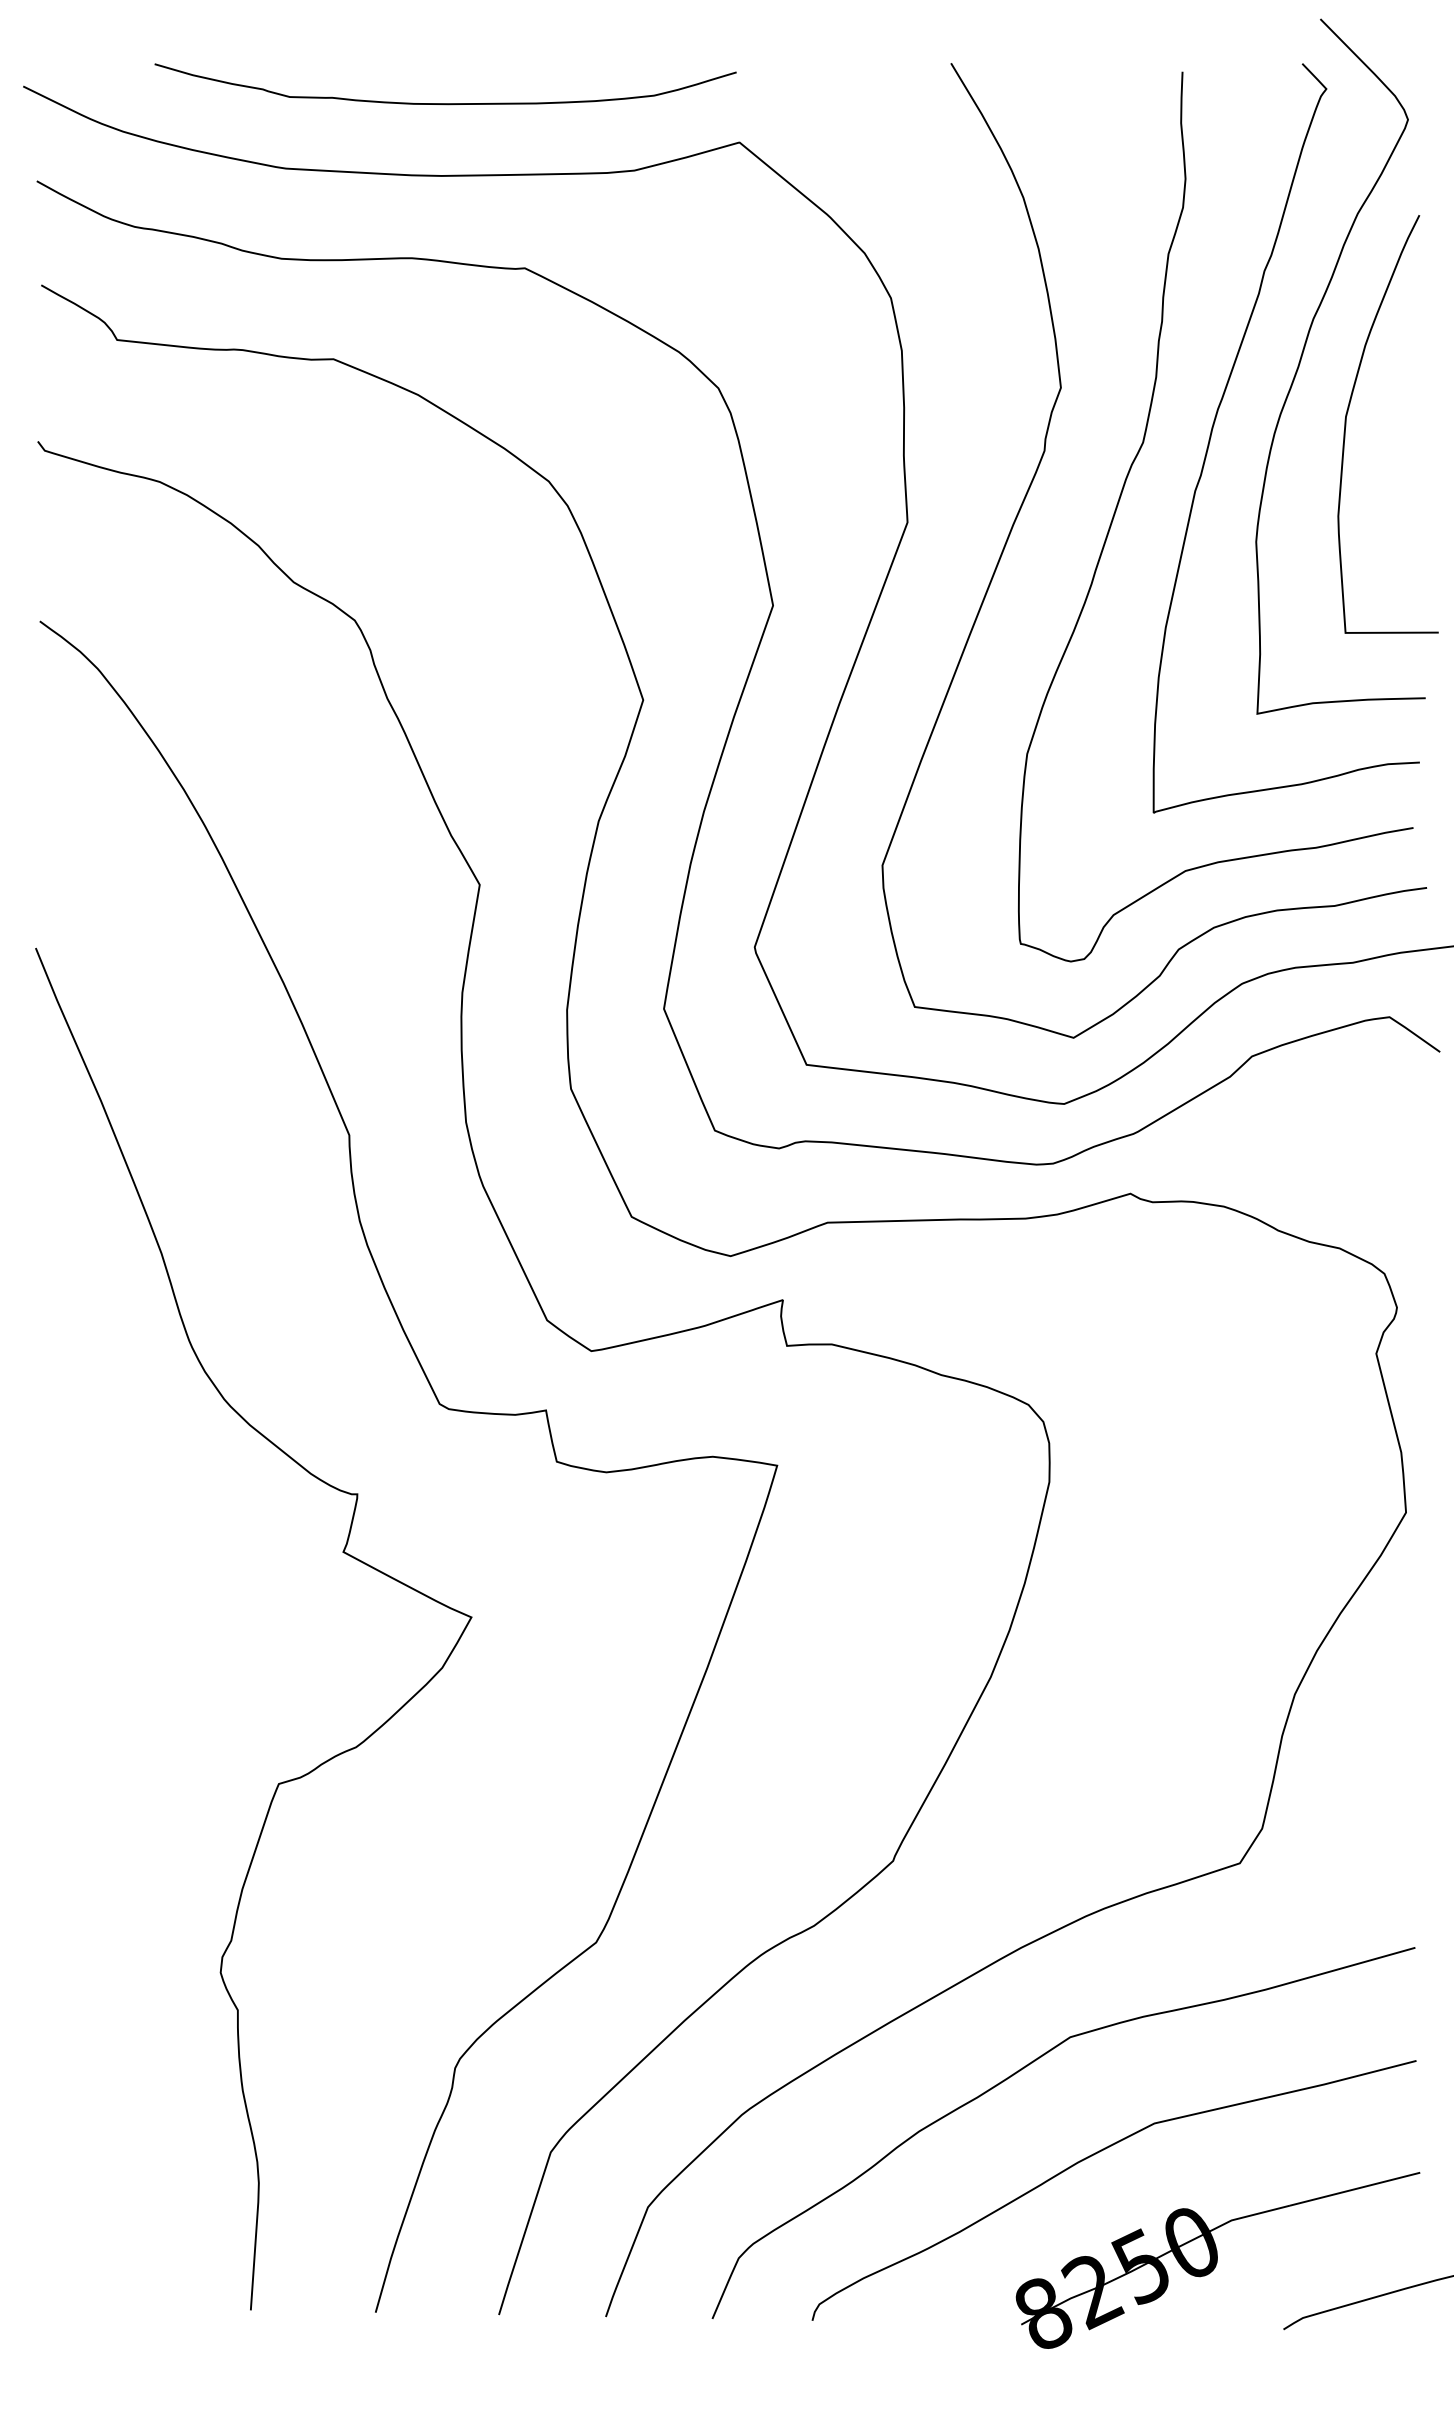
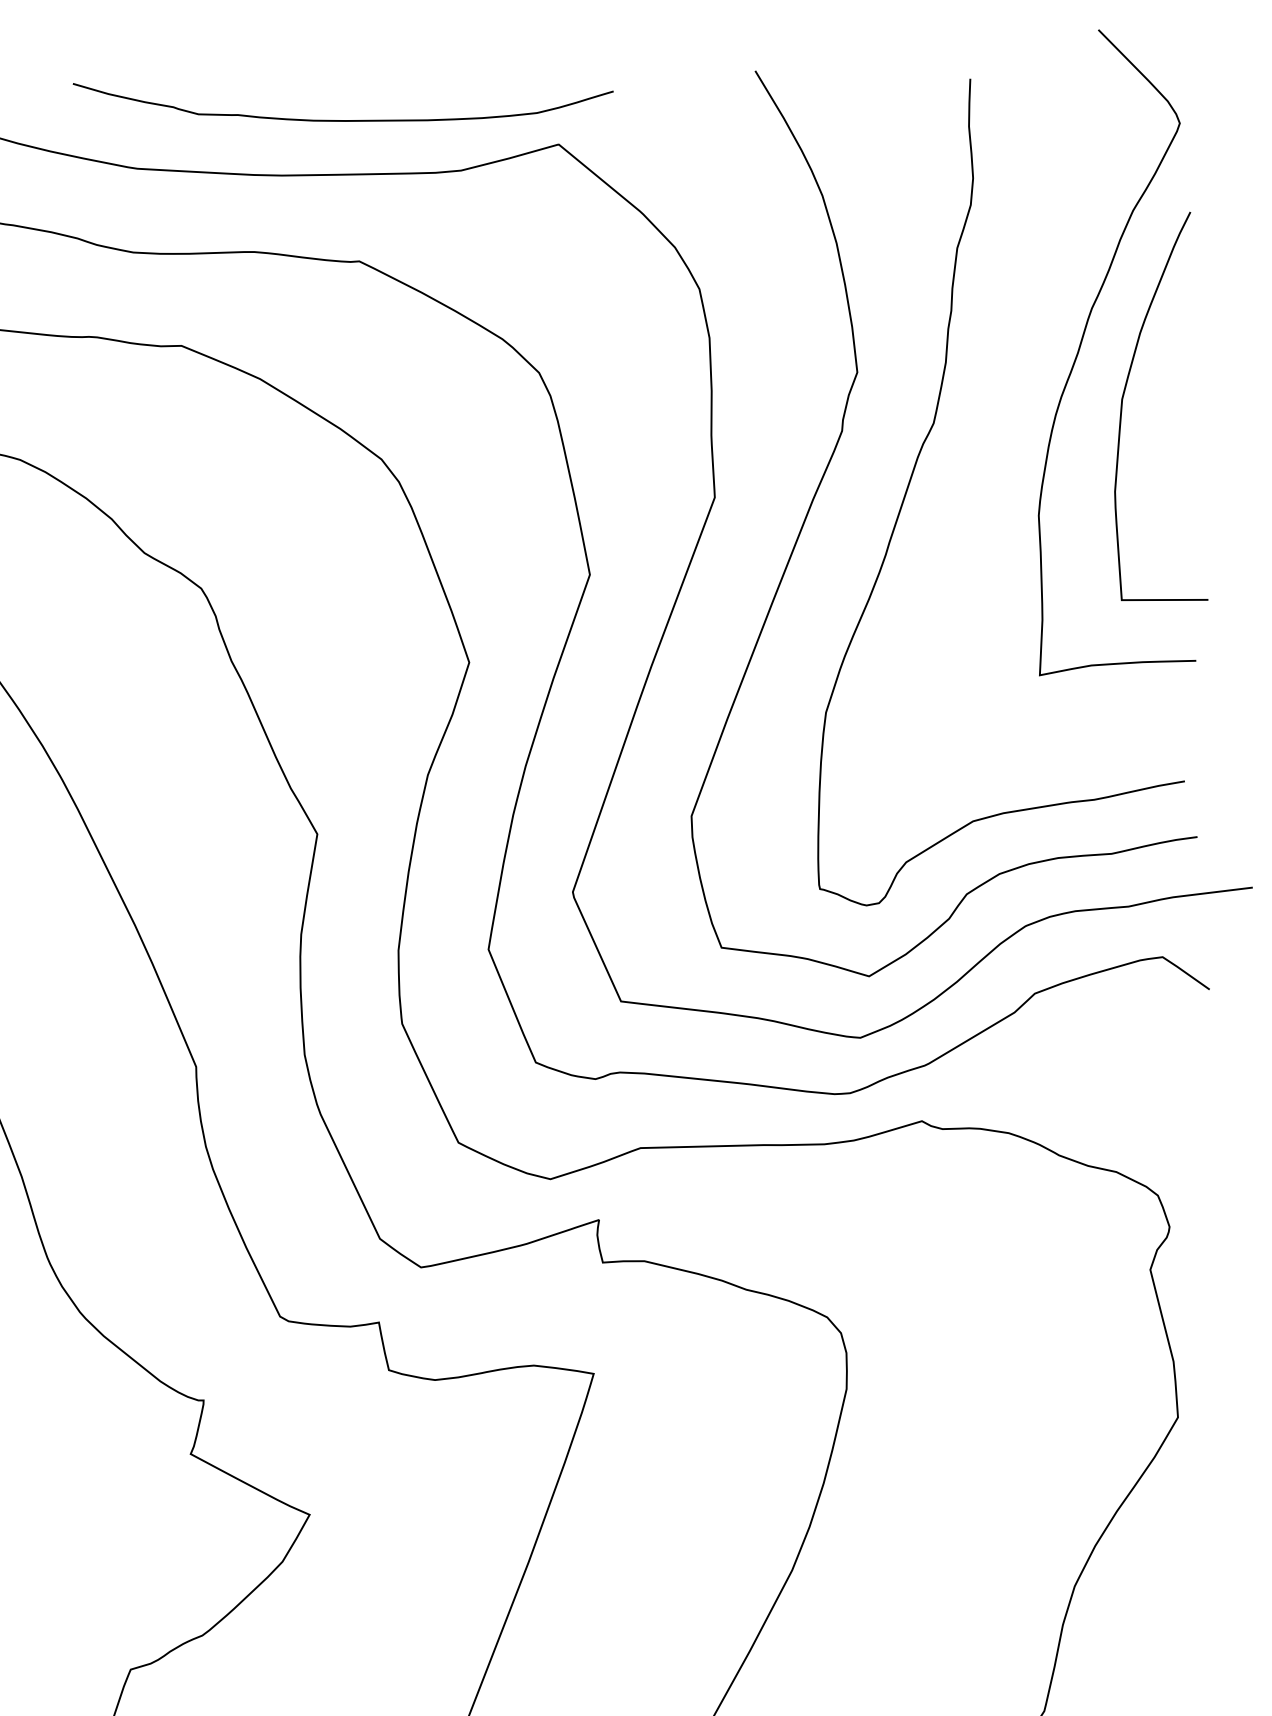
curve: (445, 103) -> (343, 120), moved
curve: (1217, 415) -> (1002, 398), removed

